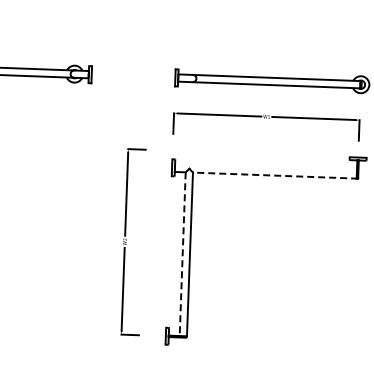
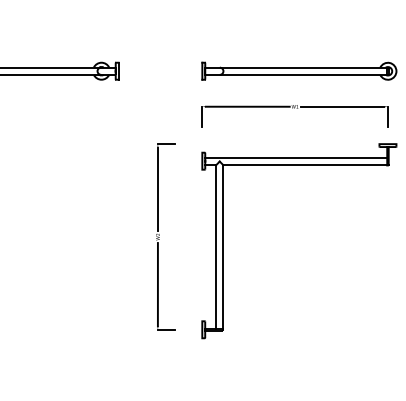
line: (266, 167) -> (296, 157), added
line: (276, 175) -> (306, 165), dashed -> solid
line: (183, 254) -> (216, 247), dashed -> solid

